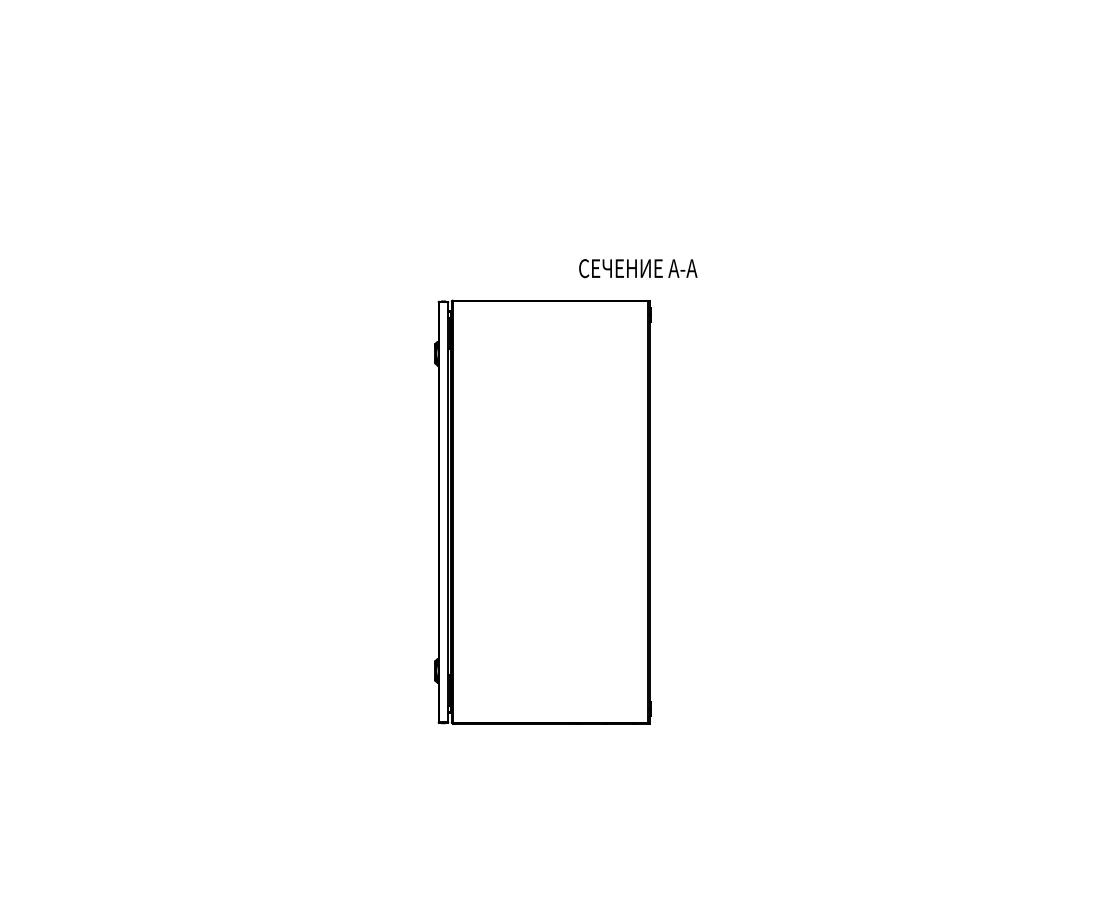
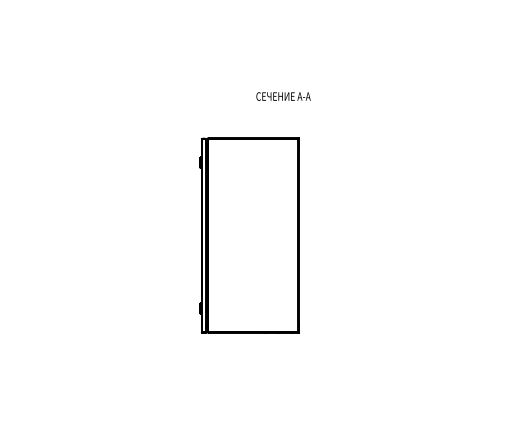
text: (638, 268) -> (283, 96), moved

